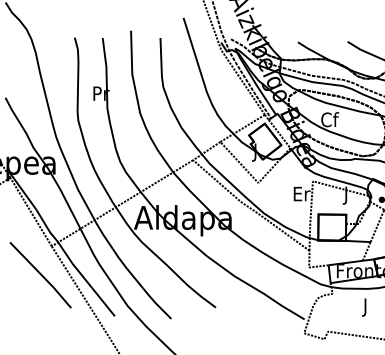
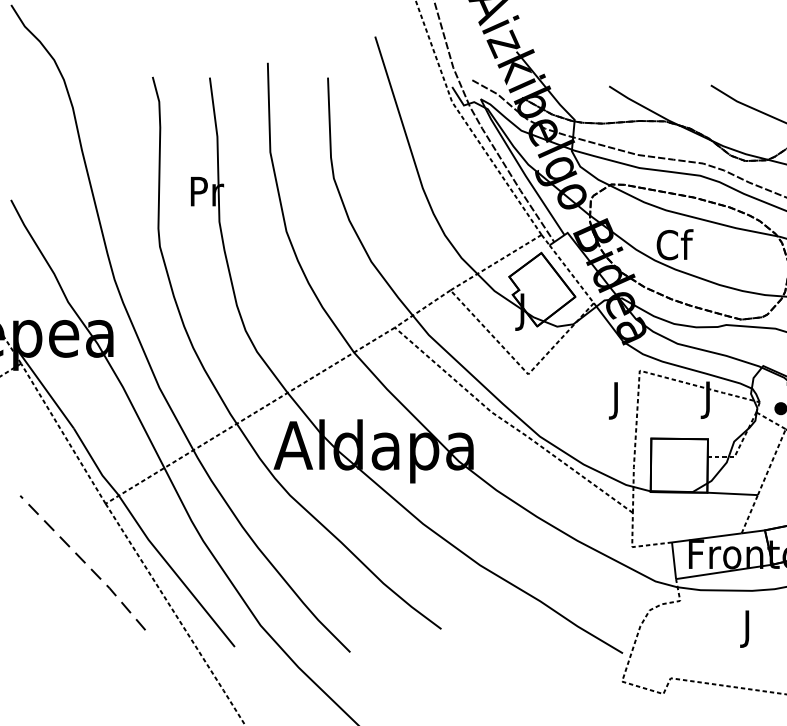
text: (301, 196) -> (616, 401), Er -> J
line: (41, 275) -> (84, 563), solid -> dashed

